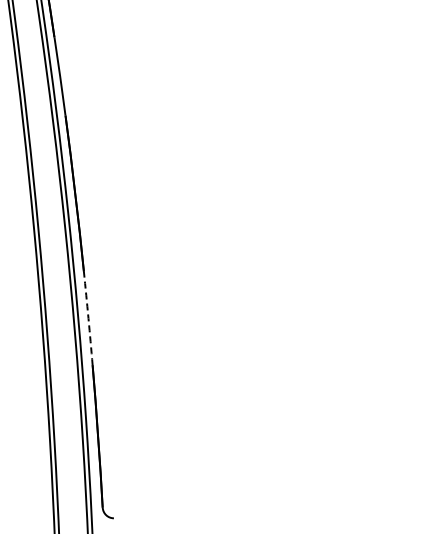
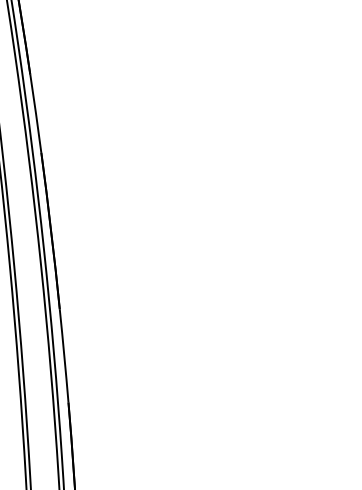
arc: (88, 318) -> (64, 355), dashed -> solid

